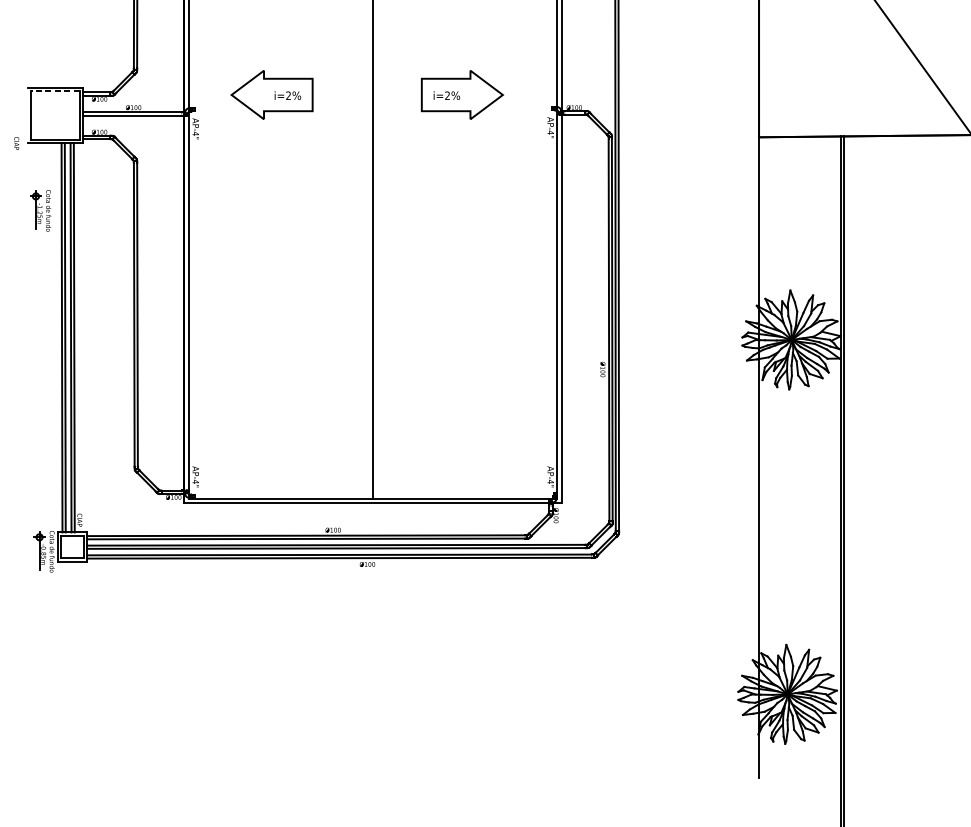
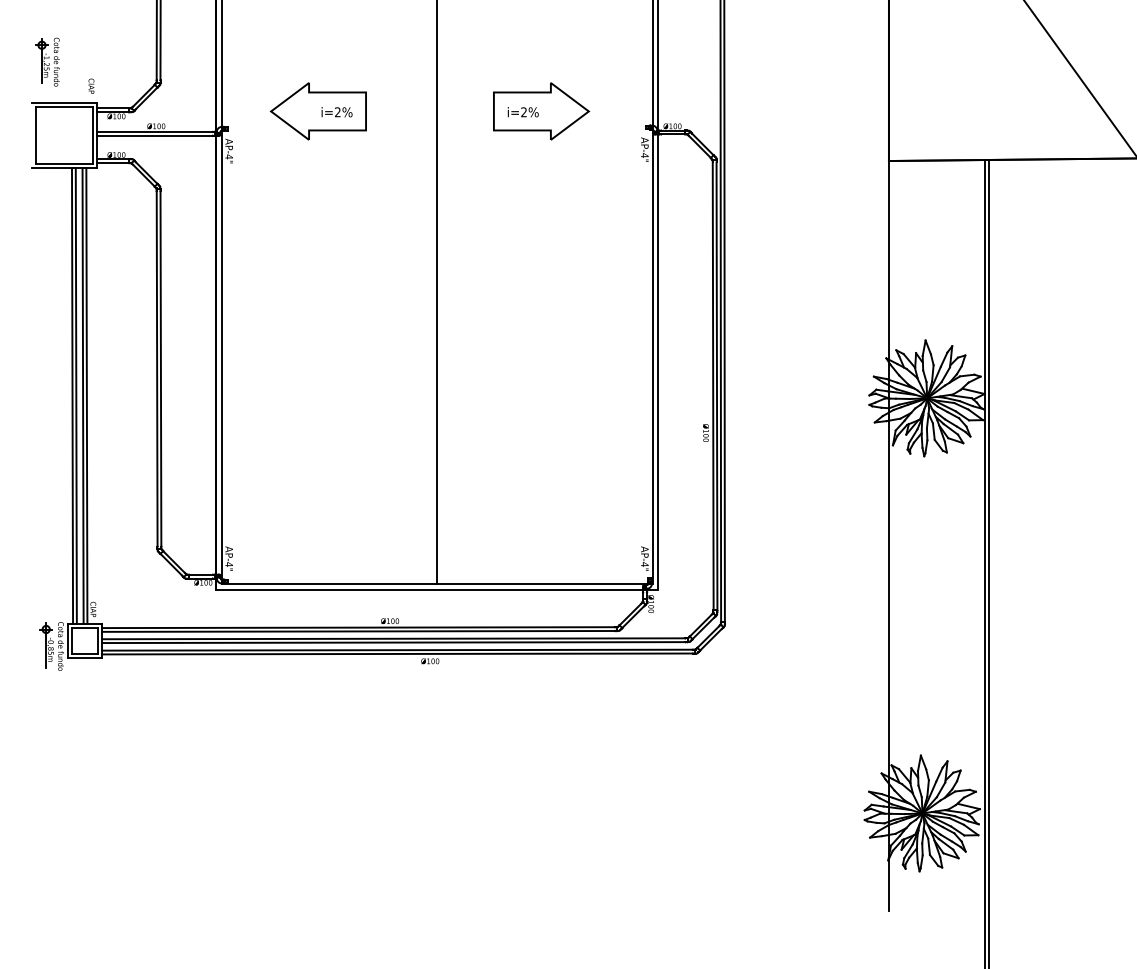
line: (55, 91) -> (64, 107), dashed -> solid
text: (16, 142) -> (91, 85), moved
part: (40, 210) -> (47, 61), moved

